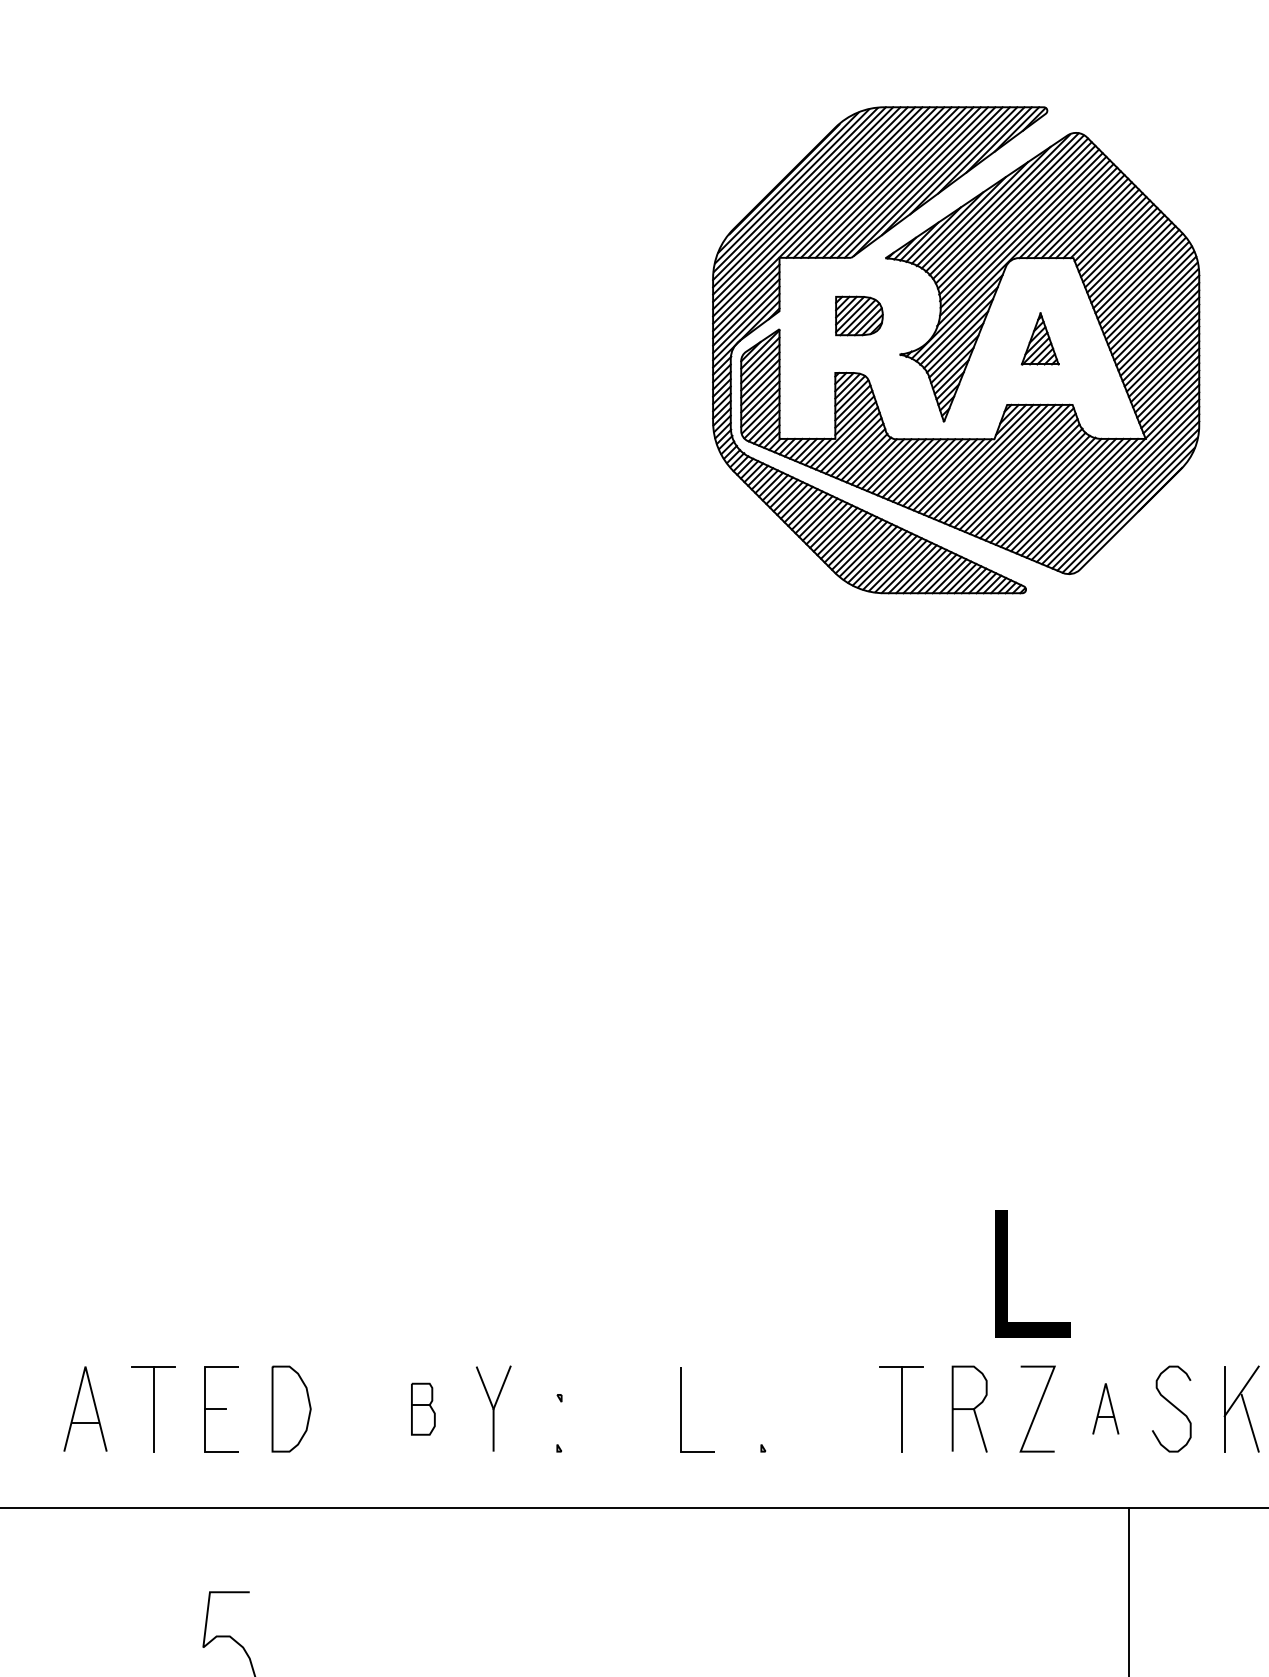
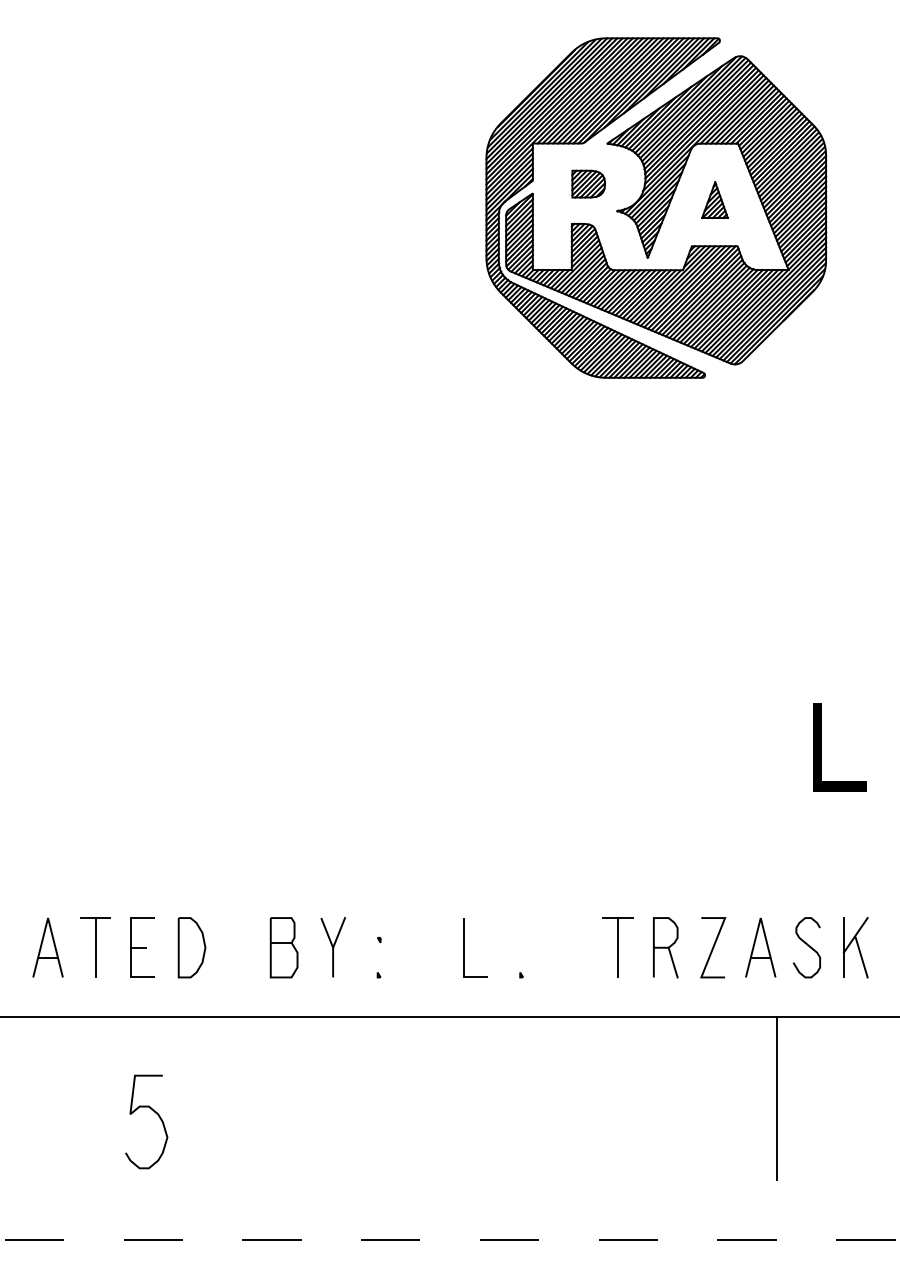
part: (1006, 1274) -> (821, 747), moved
part: (422, 1408) -> (283, 947), size x1.67
part: (1105, 1408) -> (760, 947), size x1.67

